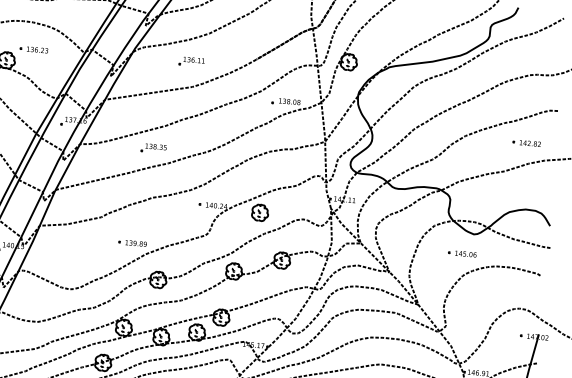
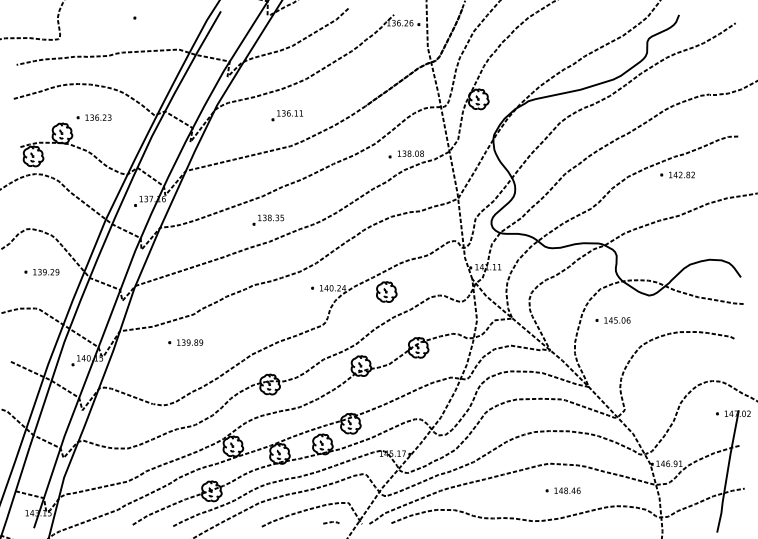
part: (526, 142) -> (677, 174), moved
part: (153, 147) -> (268, 219), moved
part: (132, 243) -> (185, 342), moved
part: (461, 253) -> (612, 320), moved

